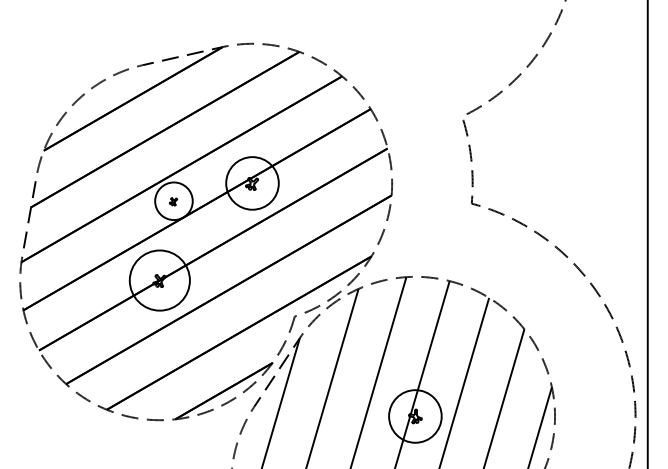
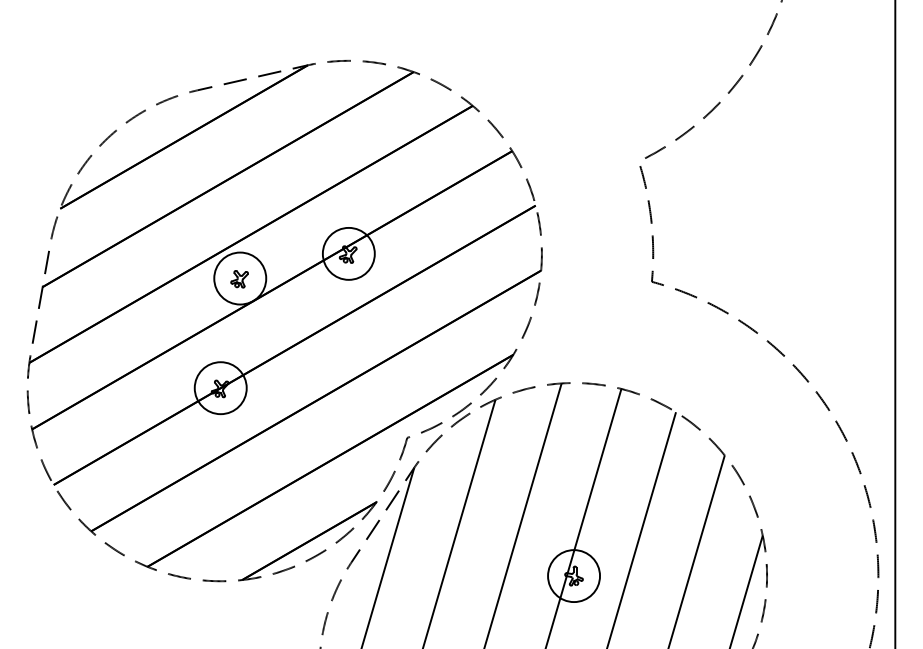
circle: (252, 183) -> (348, 253), size x0.71
part: (173, 201) -> (239, 279), size x1.67
circle: (159, 280) -> (220, 388), size x0.62
circle: (415, 416) -> (574, 576), size x0.71

